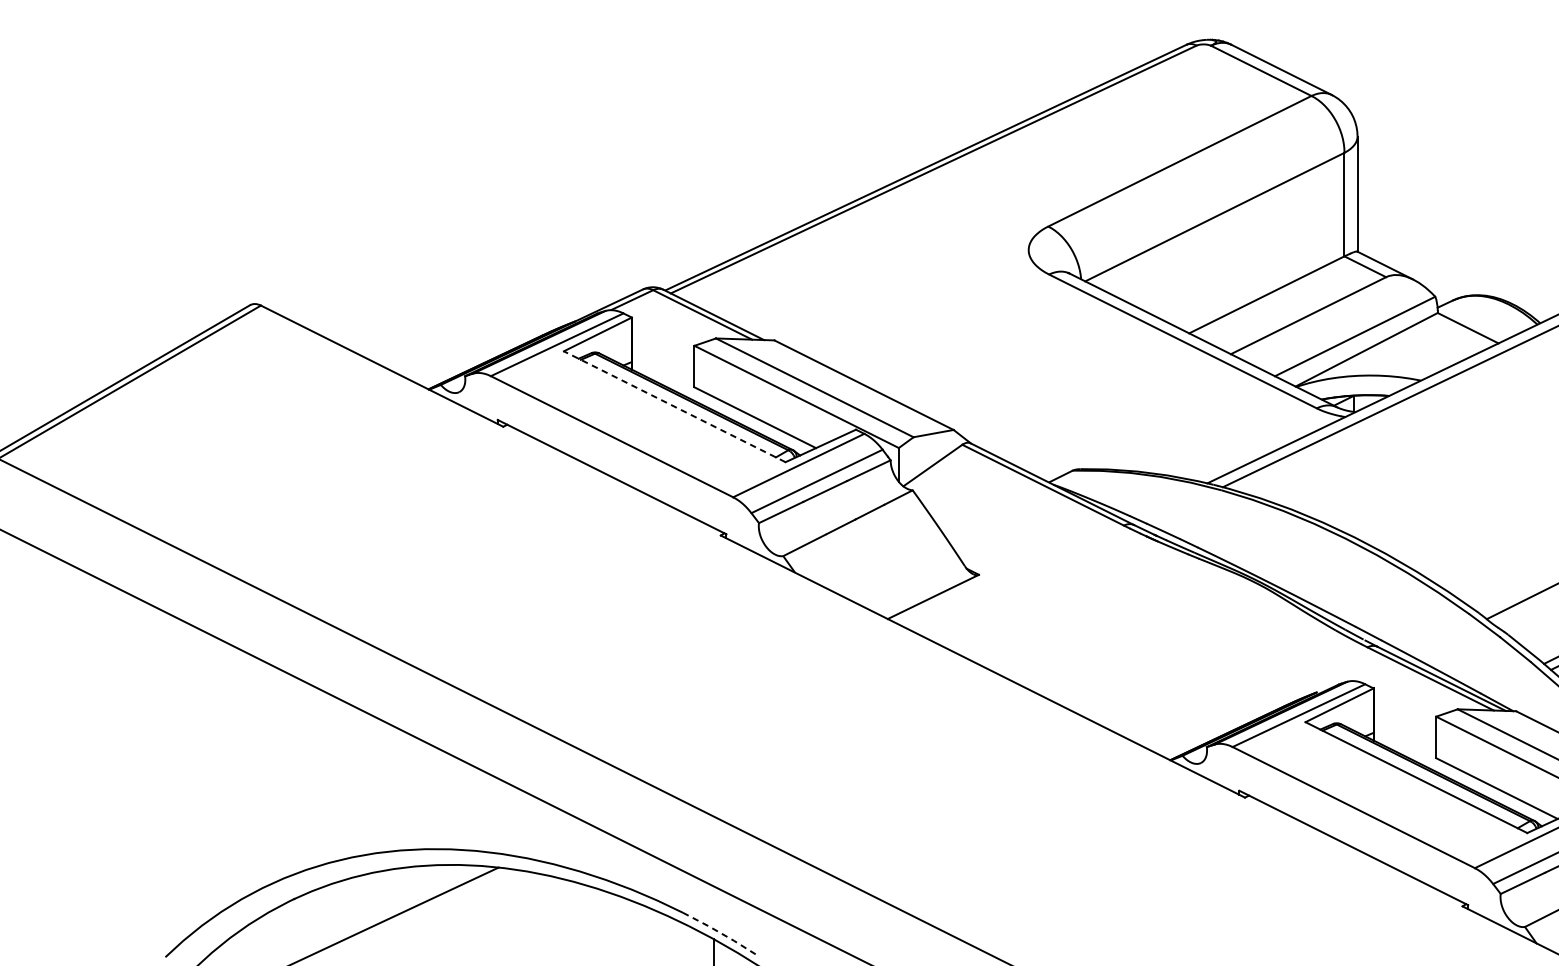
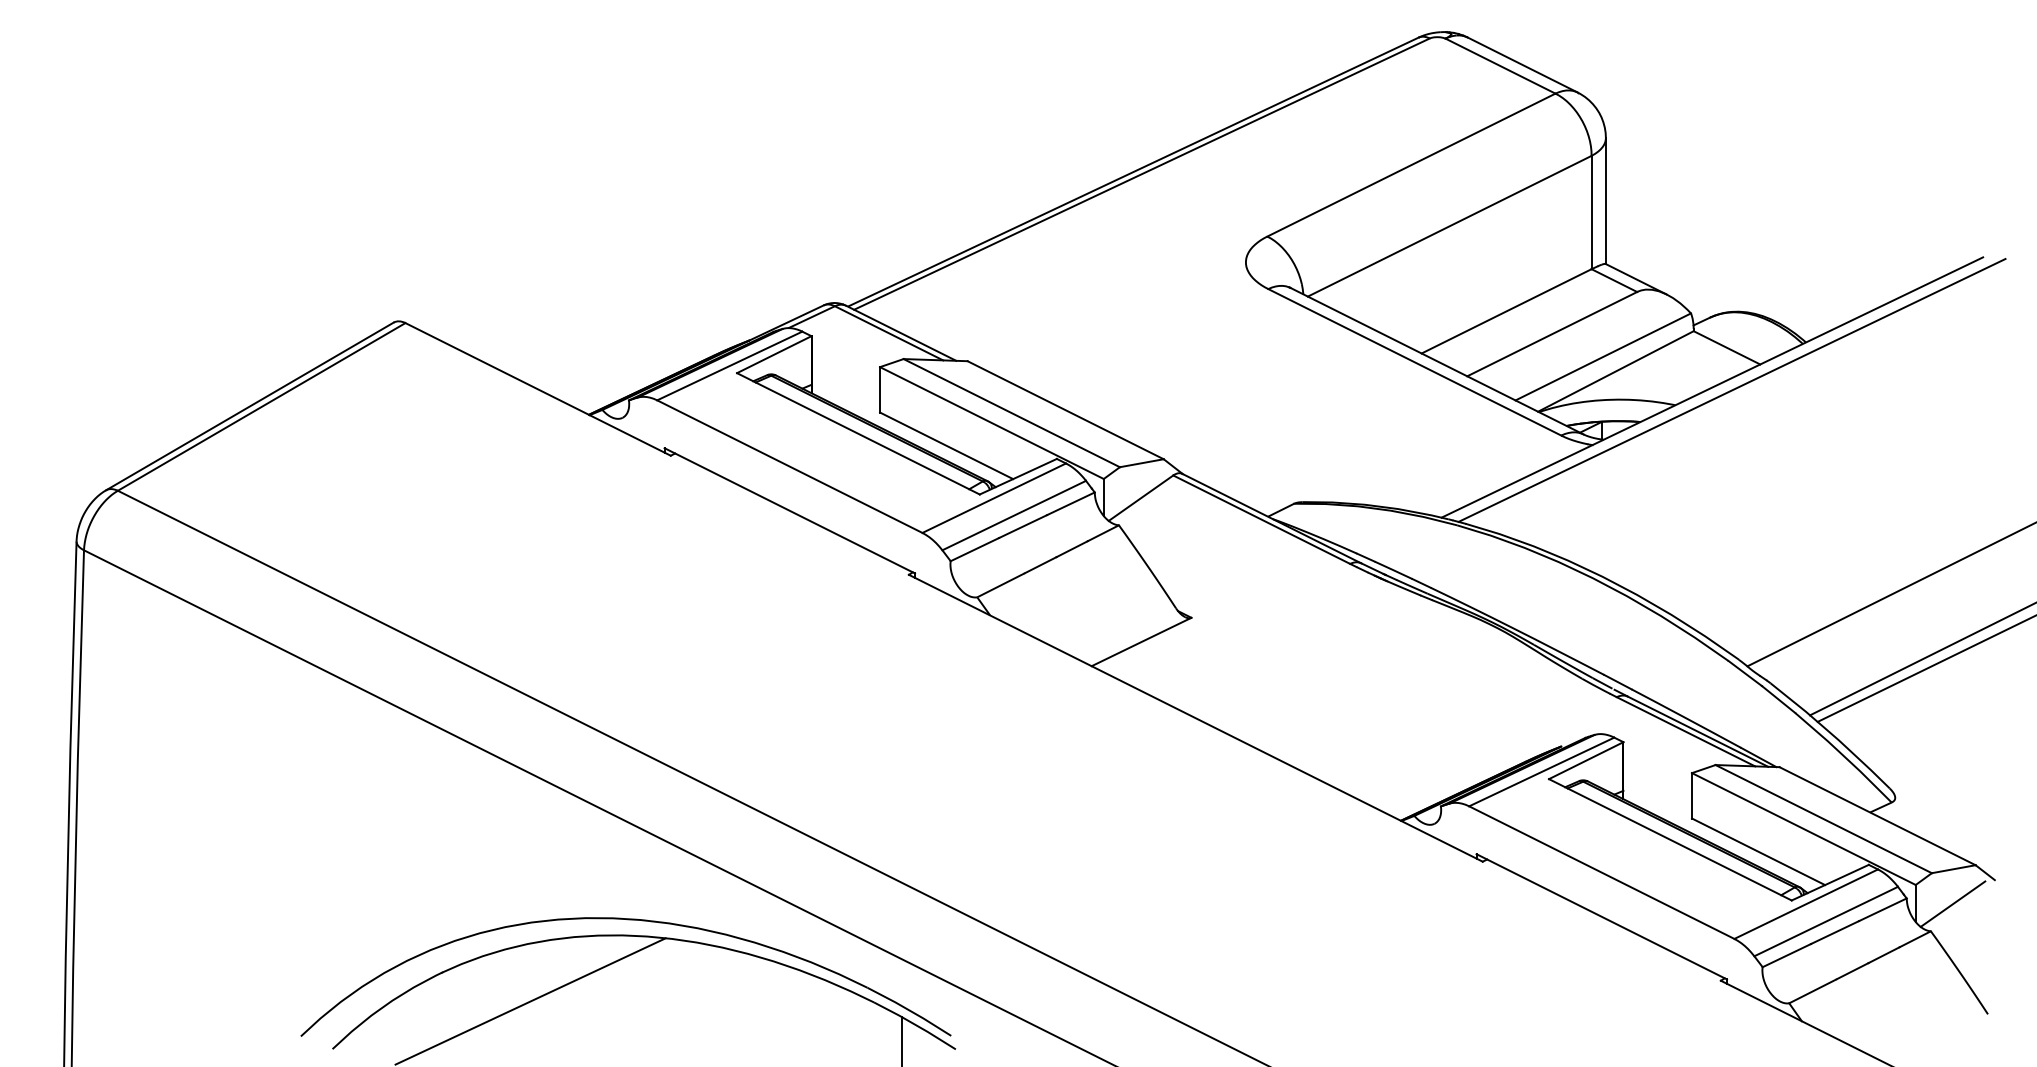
line: (674, 406) -> (858, 433), dashed -> solid
line: (721, 933) -> (909, 1010), dashed -> solid

